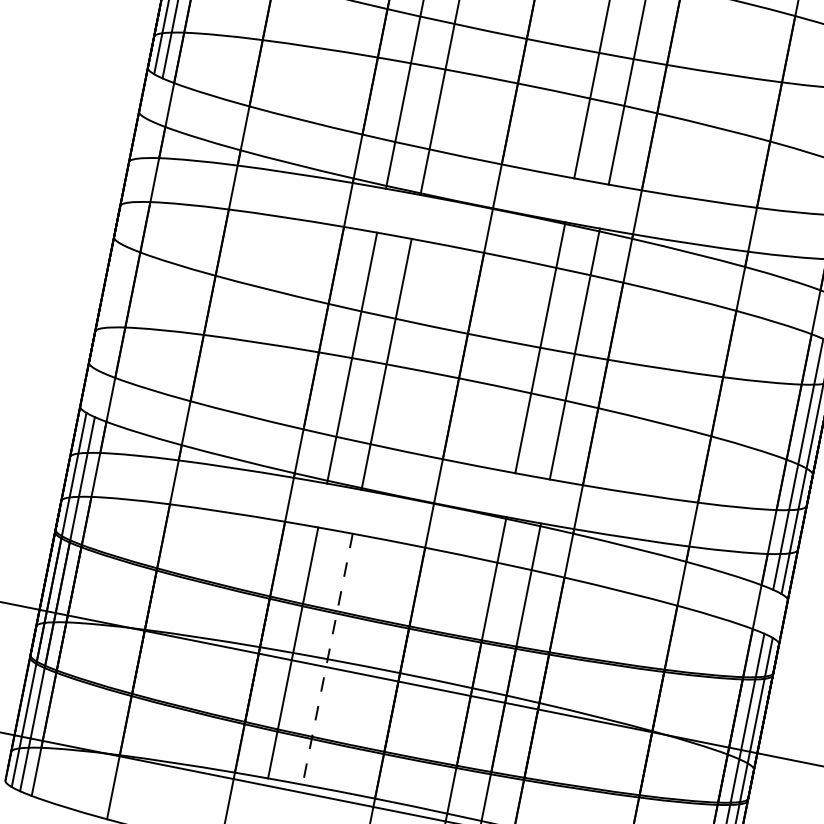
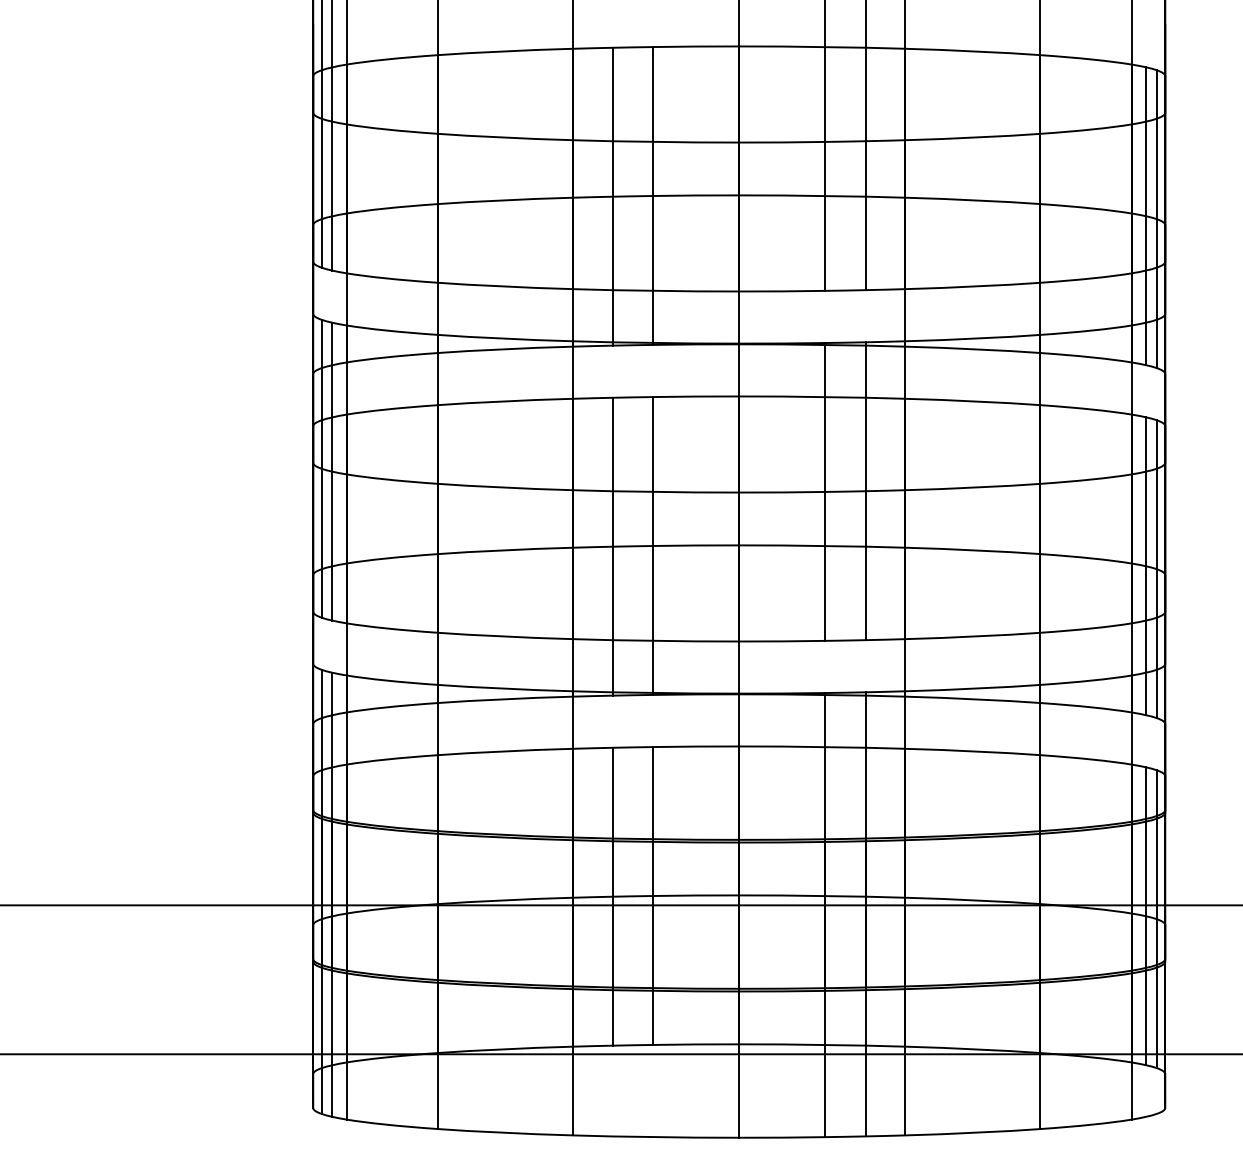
line: (120, 243) -> (321, 468), added
line: (128, 247) -> (332, 471), added
line: (327, 659) -> (653, 896), dashed -> solid

